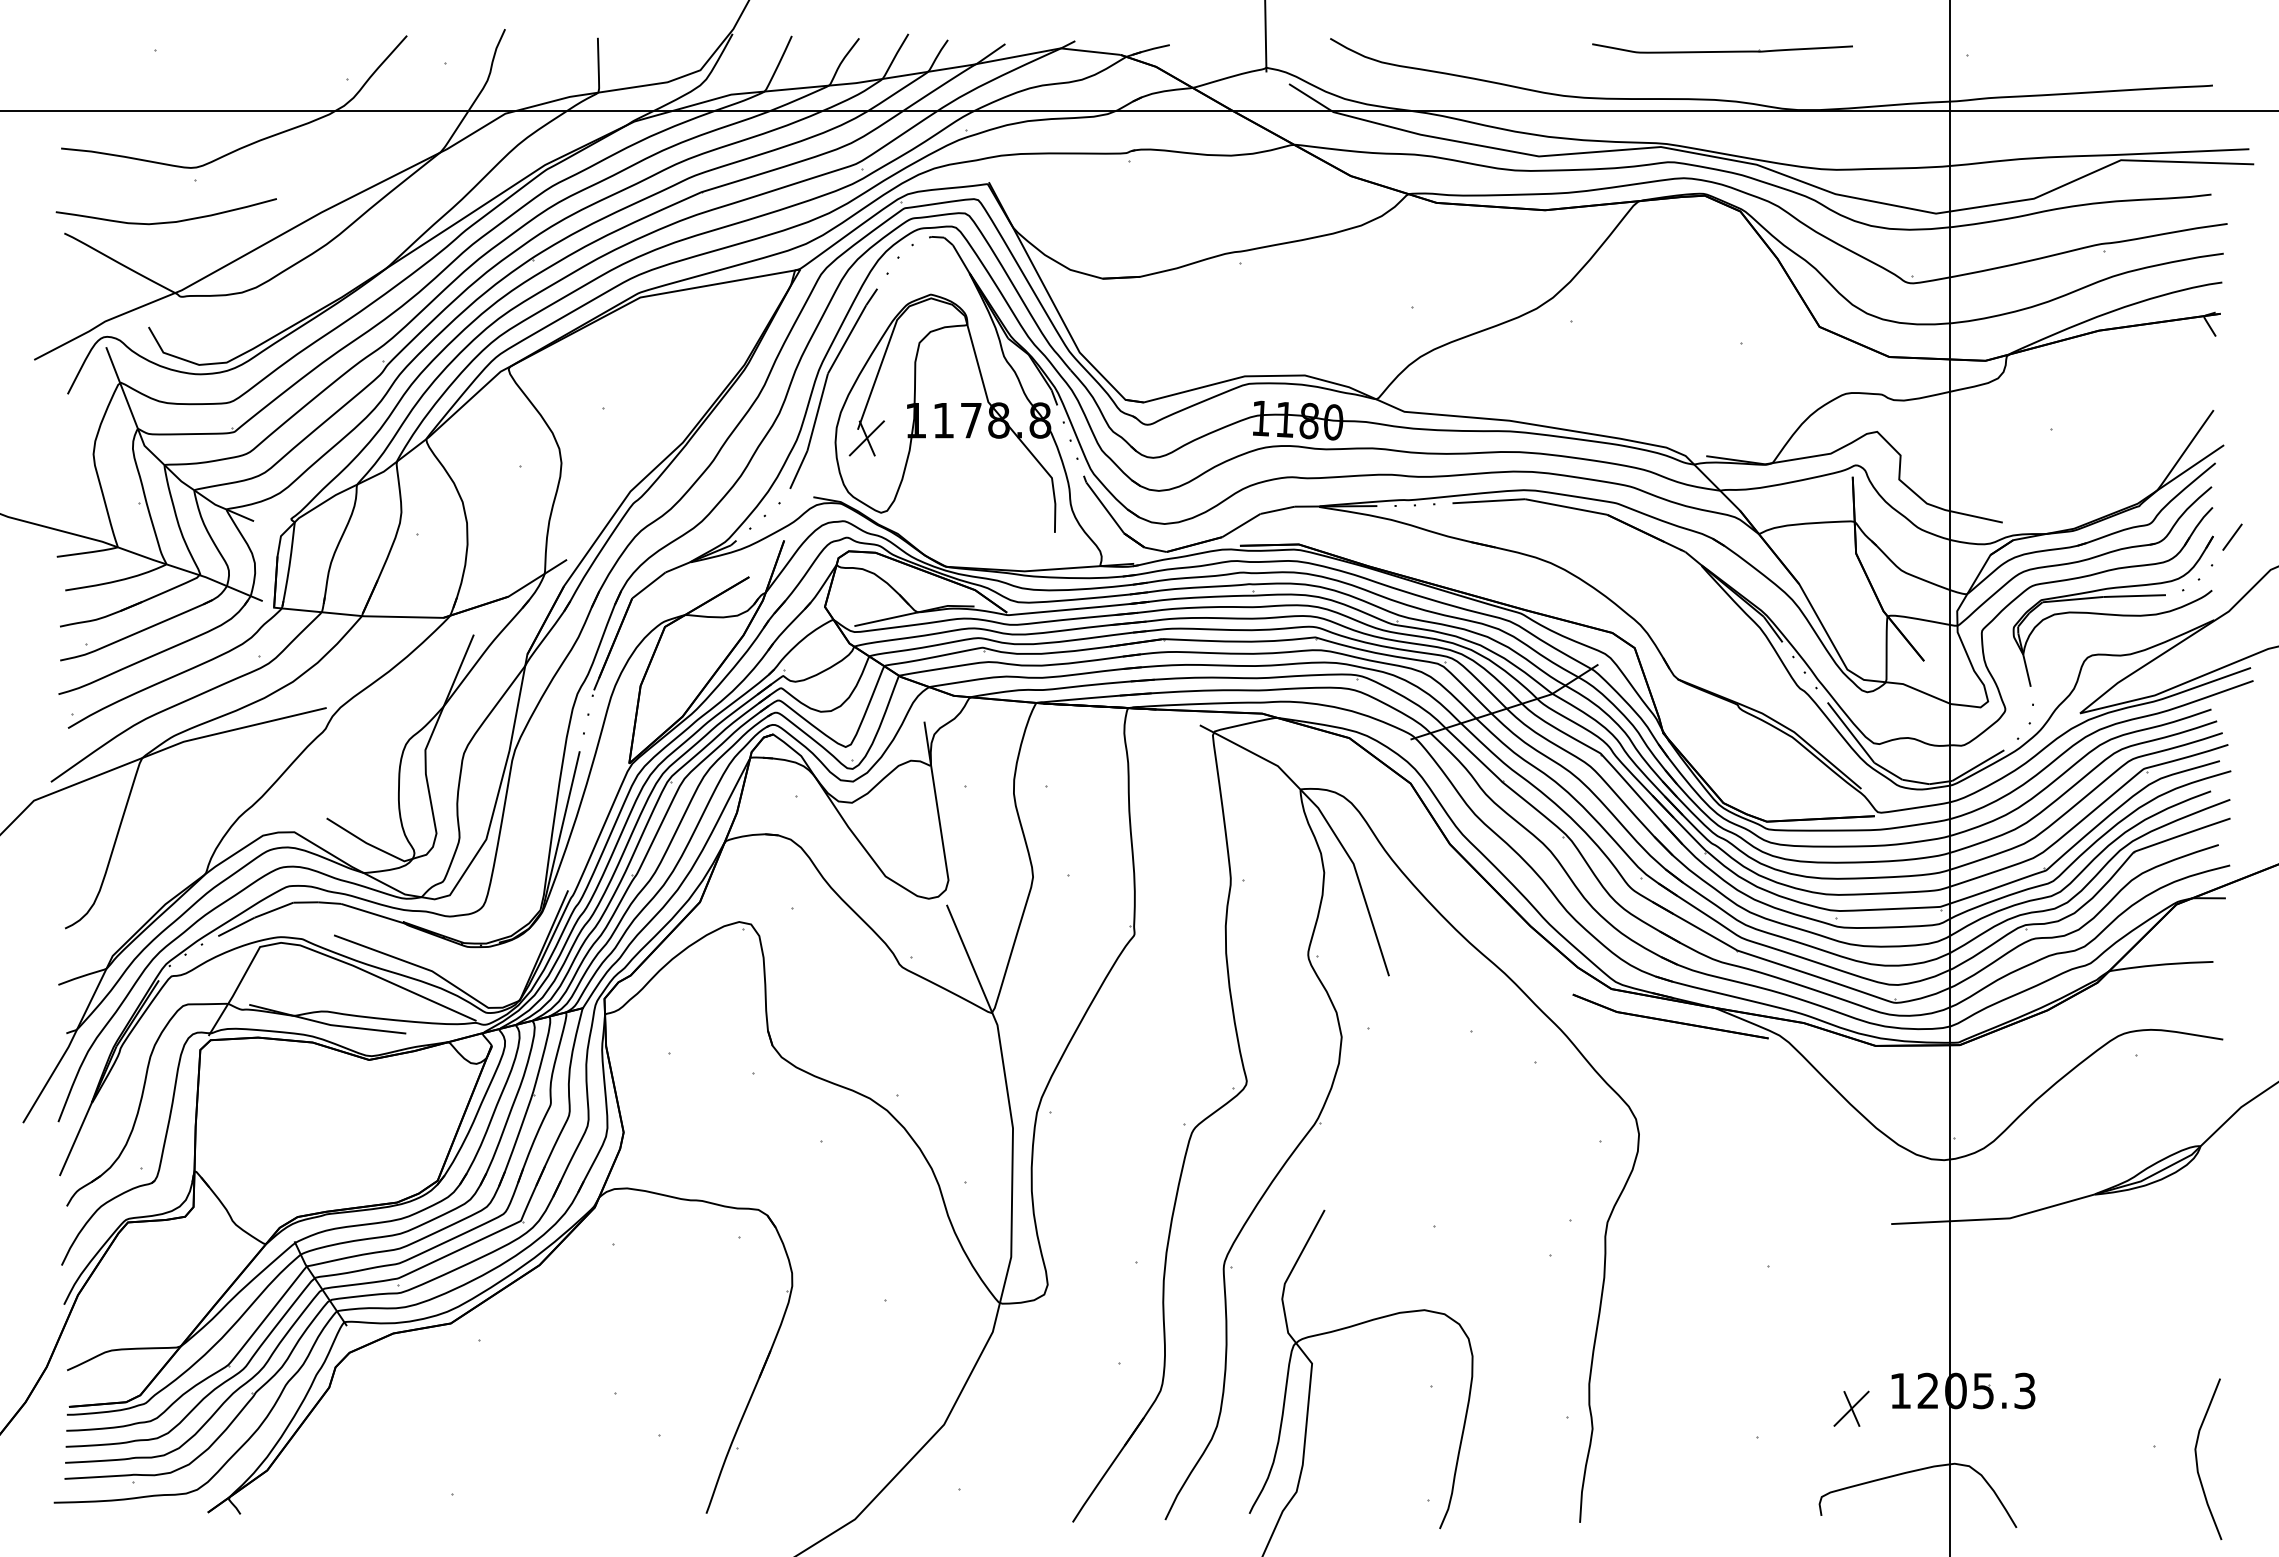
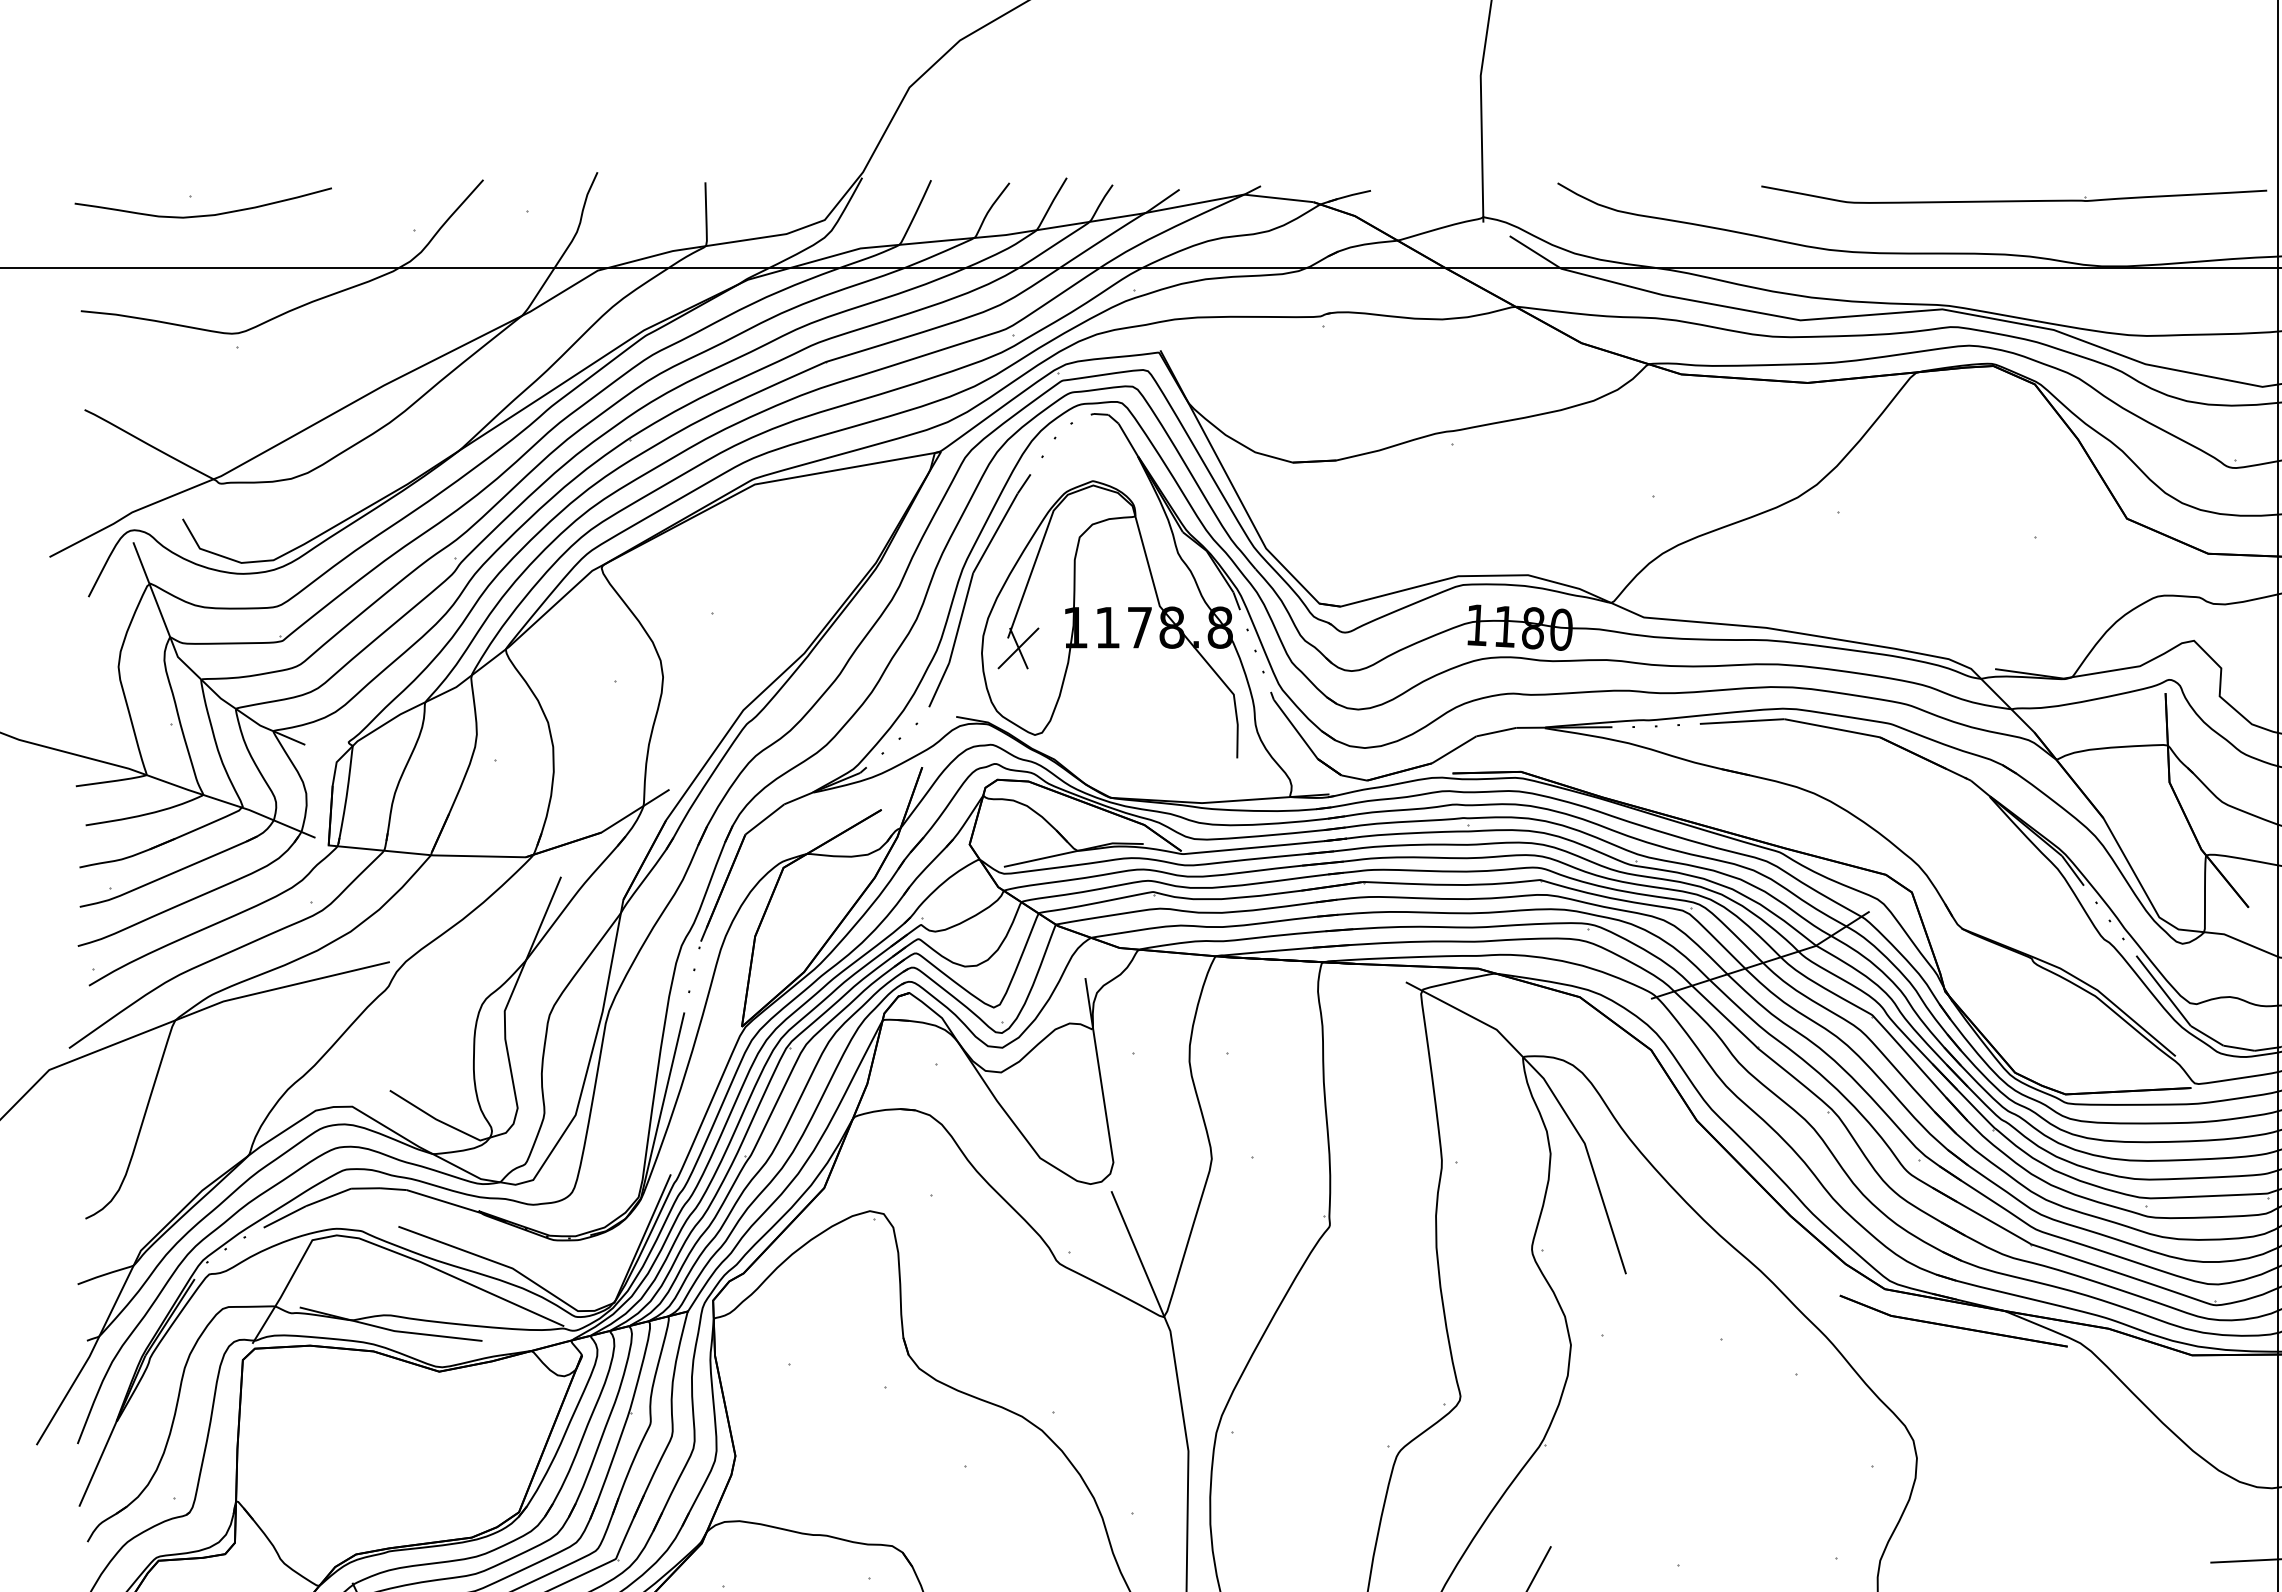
part: (1722, 48) -> (2014, 194), size x1.67
curve: (166, 221) -> (203, 214), moved

